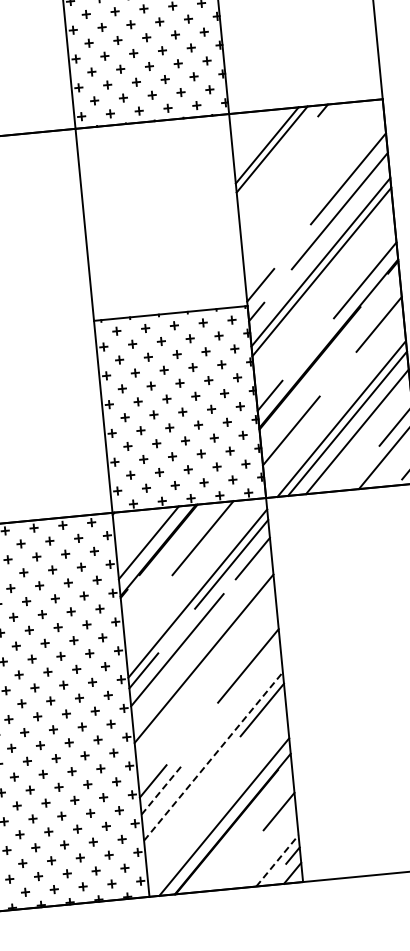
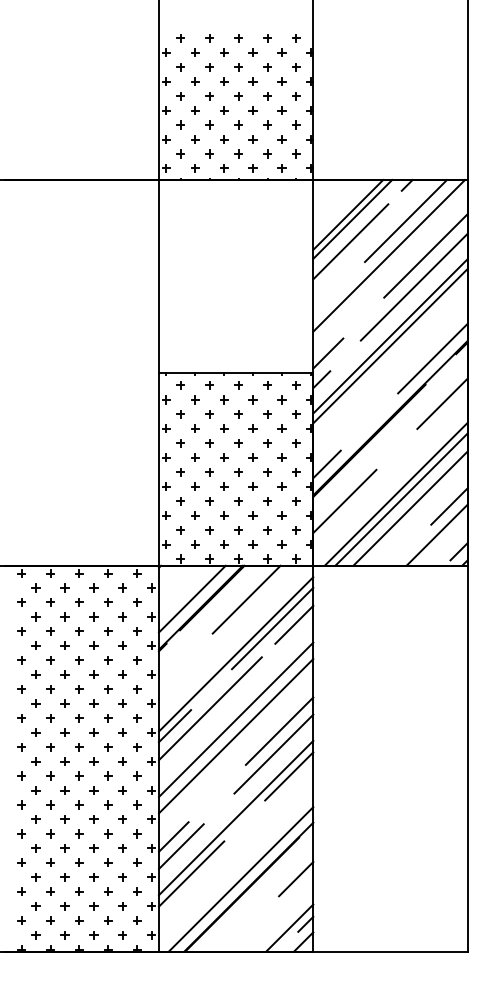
line: (324, 146) -> (405, 221), added
line: (272, 171) -> (350, 241), added
line: (312, 181) -> (389, 255), added
line: (206, 675) -> (236, 736), added
line: (244, 688) -> (273, 753), added
line: (213, 755) -> (236, 817), dashed -> solid
line: (161, 790) -> (181, 846), dashed -> solid
line: (174, 816) -> (191, 873), added
line: (278, 860) -> (290, 927), dashed -> solid

